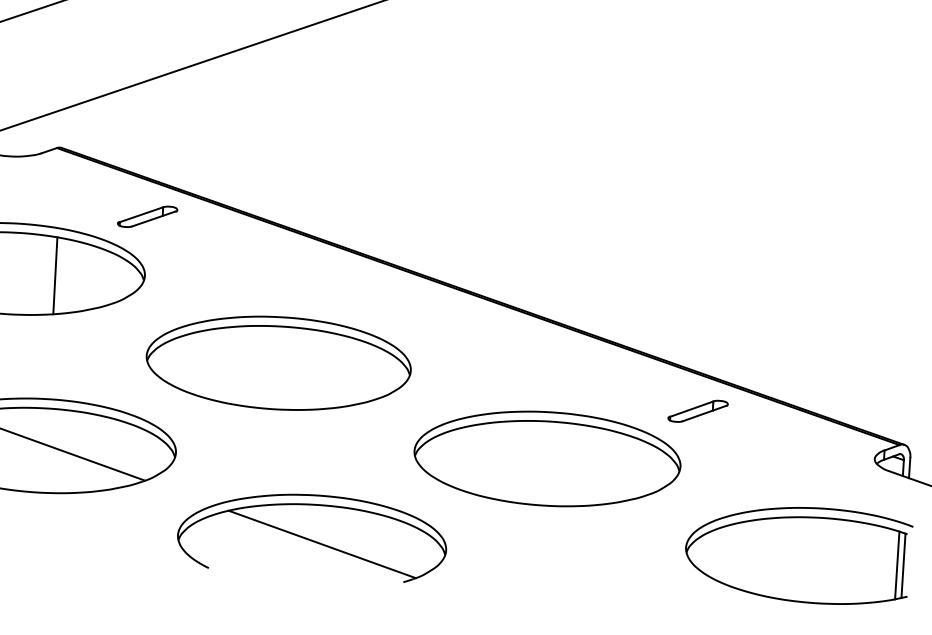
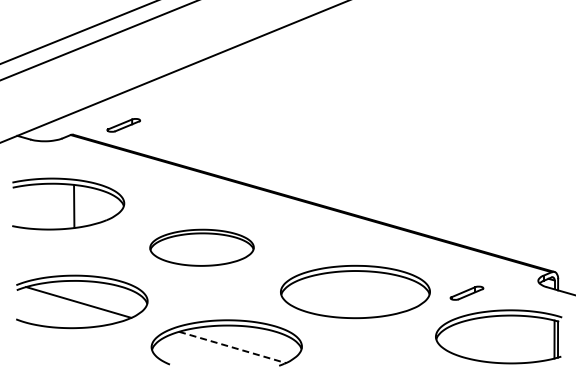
part: (147, 217) -> (123, 125), moved
part: (277, 362) -> (201, 247), size x0.7
part: (697, 409) -> (466, 292), moved
line: (322, 544) -> (232, 347), solid -> dashed

